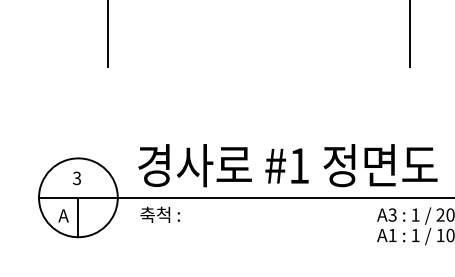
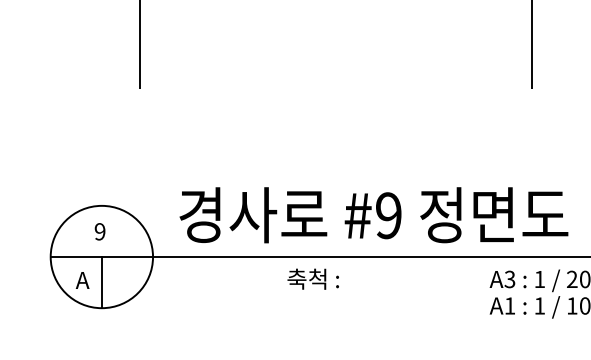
text: (299, 166) -> (389, 216), #1 -> #9
text: (76, 178) -> (99, 231), 3 -> 9
text: (159, 214) -> (312, 278), moved

